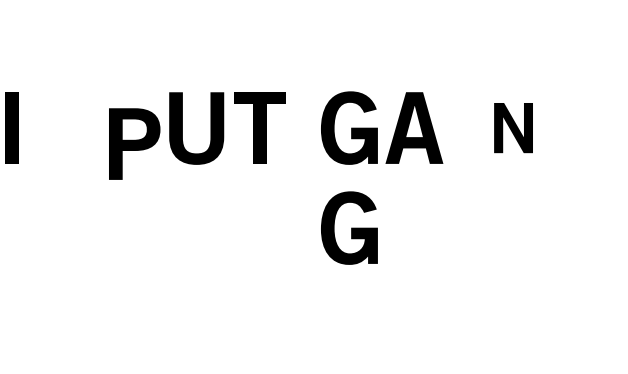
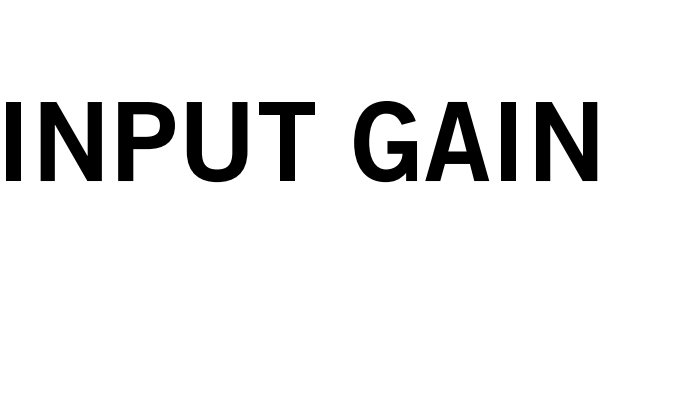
fill: (64, 127) -> (71, 140), added
part: (460, 127) -> (508, 140), added
part: (513, 127) -> (566, 140), size x1.43
part: (134, 143) -> (146, 140), moved
part: (349, 227) -> (385, 251), removed

